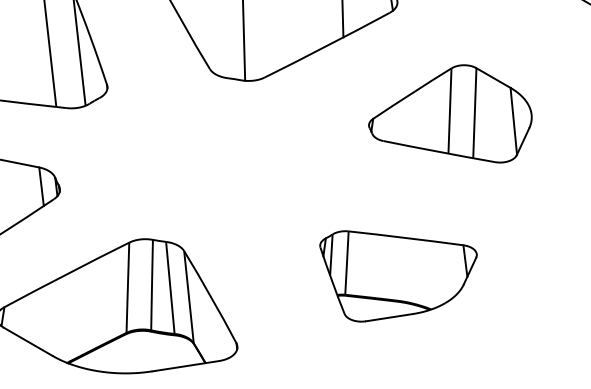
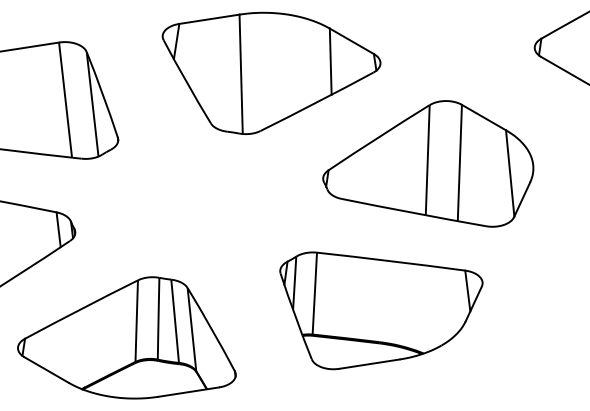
part: (450, 113) -> (428, 163), size x1.43
part: (398, 275) -> (381, 310), size x1.43

